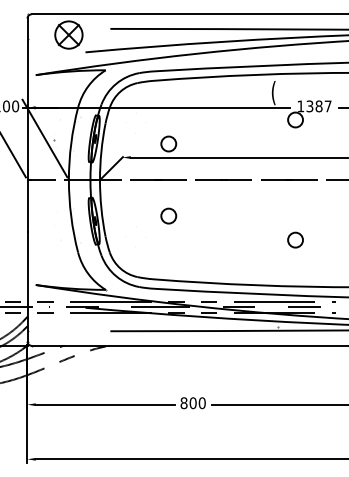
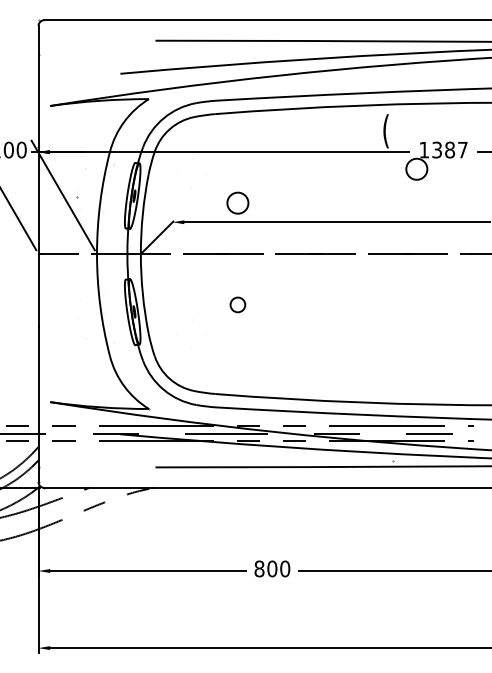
part: (68, 35) -> (96, 49), removed
circle: (168, 215) -> (237, 304), size x0.7
circle: (295, 239) -> (416, 338), removed

